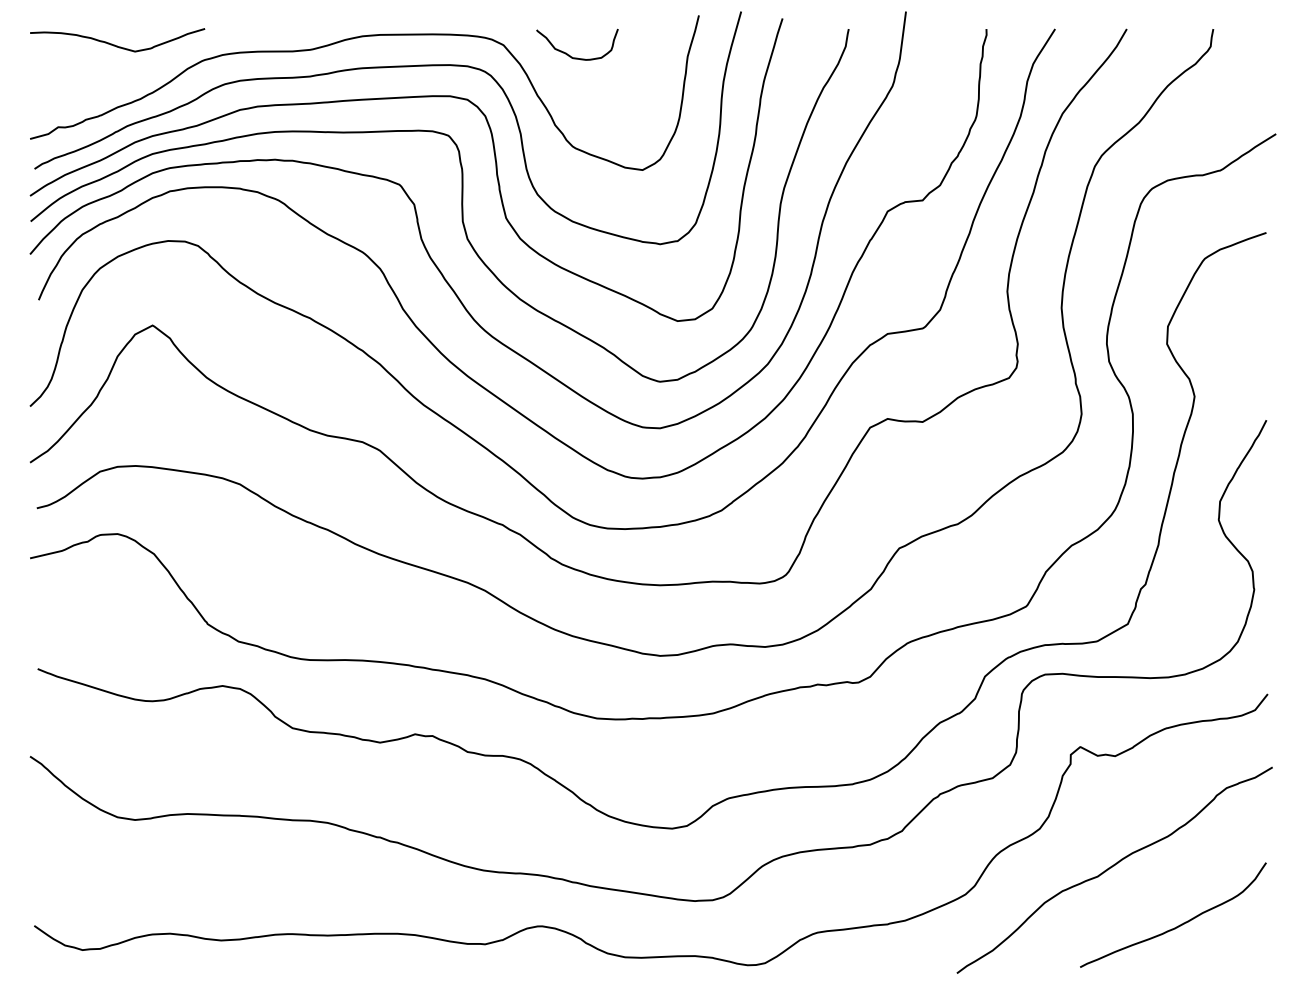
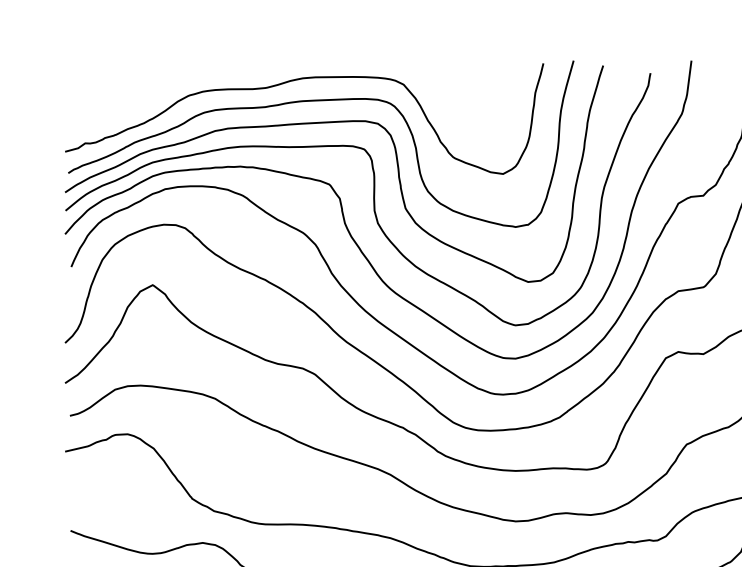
curve: (114, 44) -> (125, 84), removed
curve: (569, 54) -> (450, 91), removed

